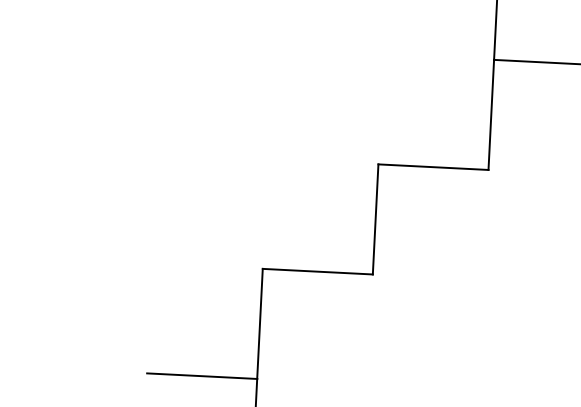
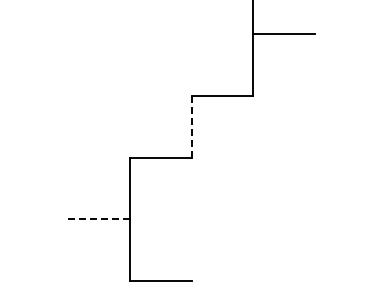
line: (375, 218) -> (191, 126), solid -> dashed
line: (202, 376) -> (99, 219), solid -> dashed

